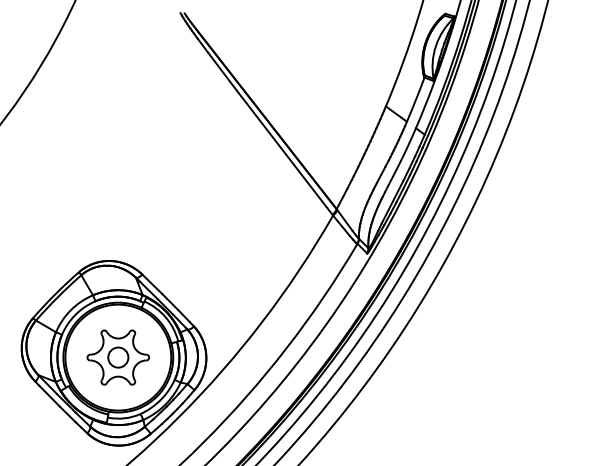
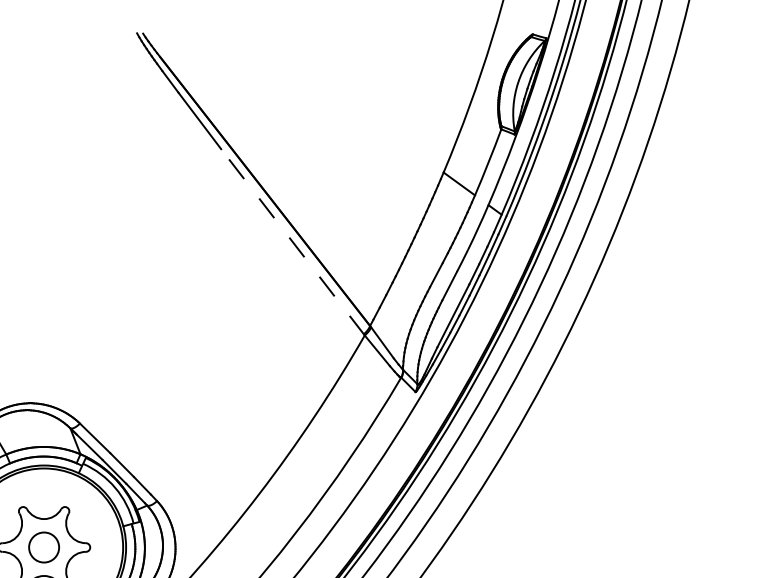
line: (285, 153) -> (293, 242), solid -> dashed

